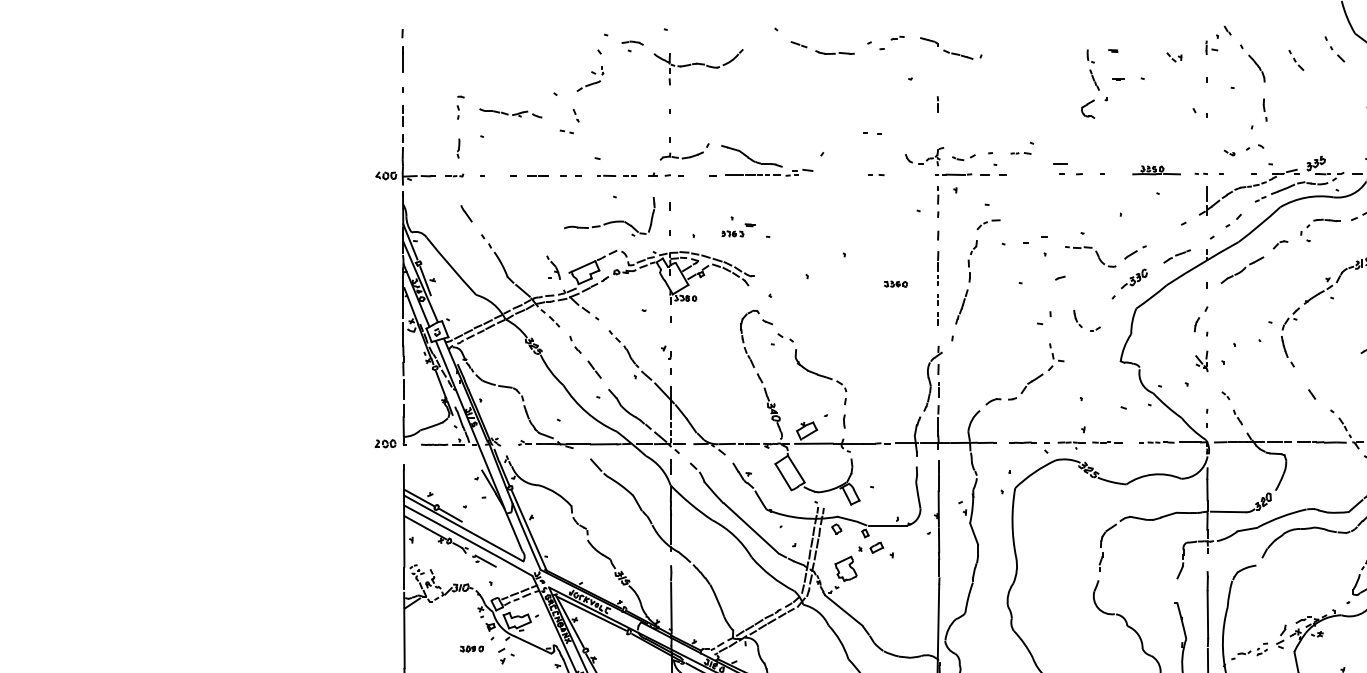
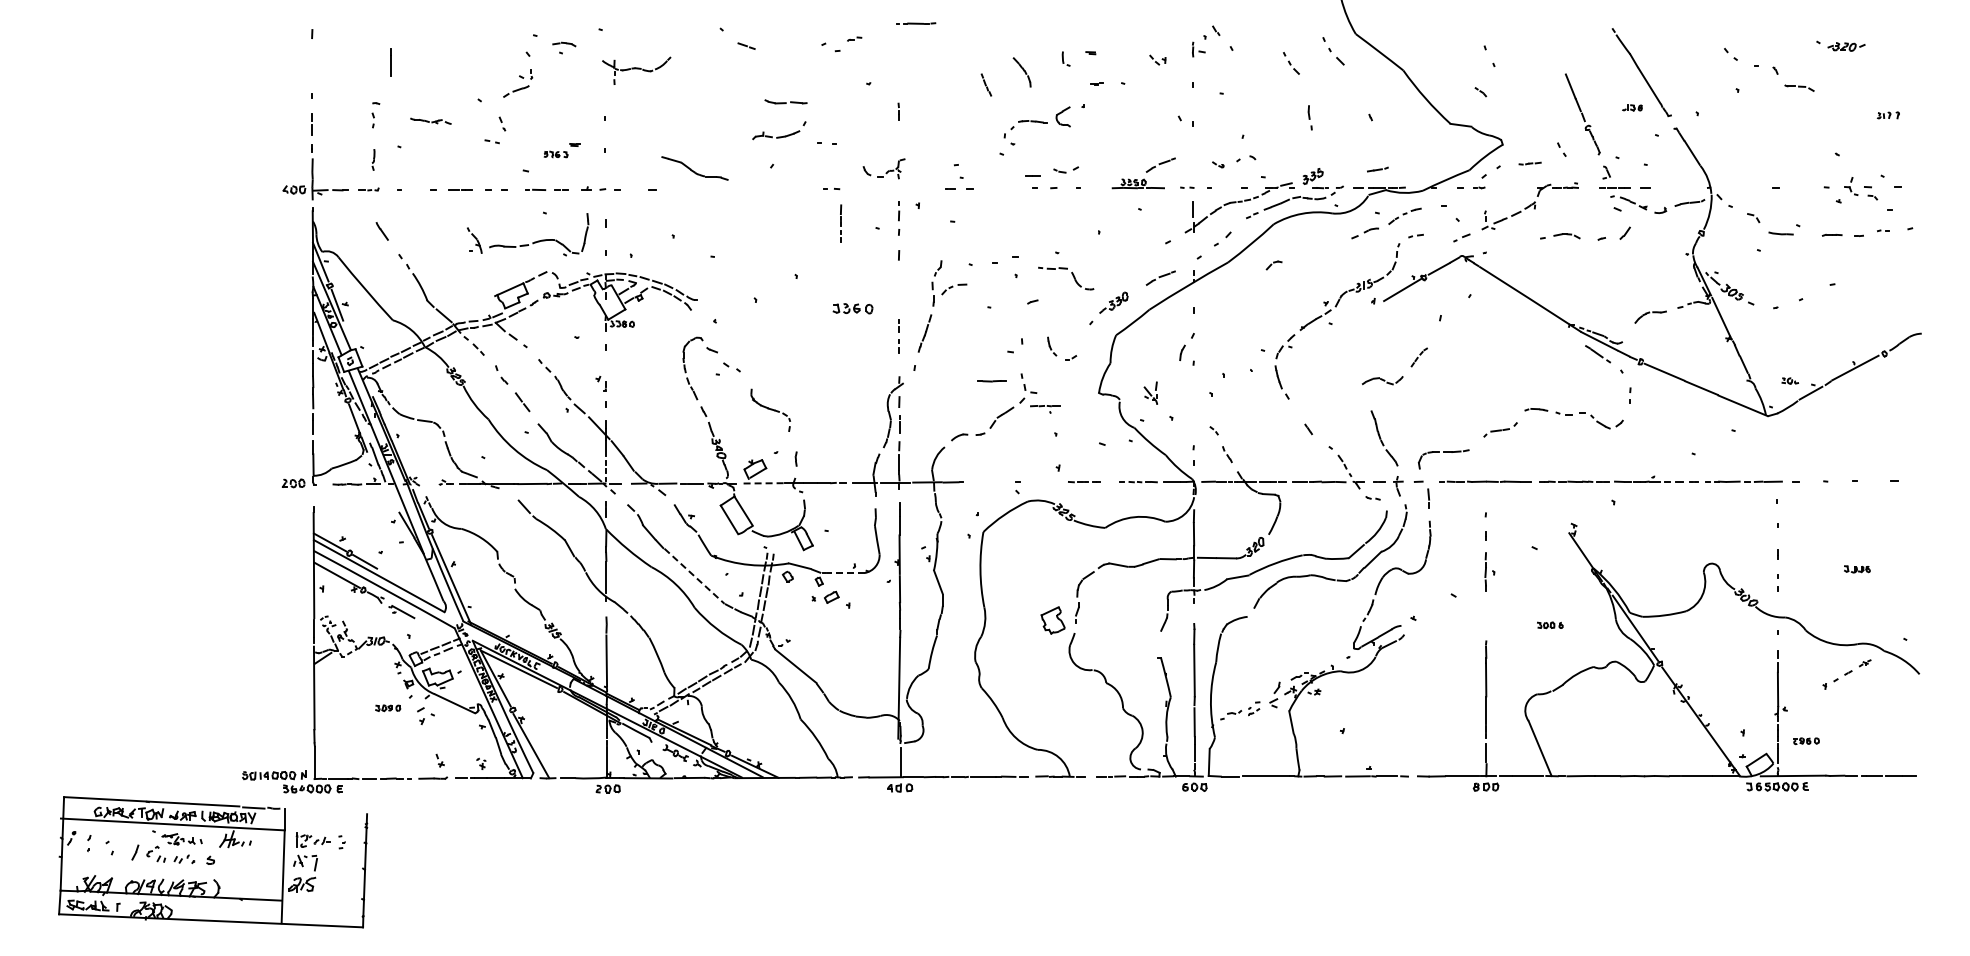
part: (951, 48) -> (913, 50), removed
part: (834, 52) -> (785, 101), moved
line: (401, 59) -> (390, 62), moved
part: (698, 66) -> (636, 70), size x0.7
part: (1256, 68) -> (1021, 72), moved
part: (1094, 79) -> (986, 84), moved
part: (1264, 109) -> (1309, 117), moved
part: (510, 112) -> (430, 120), size x0.6
part: (684, 151) -> (779, 130), moved
part: (1176, 152) -> (1160, 164), added
line: (1019, 153) -> (988, 165), removed
part: (963, 157) -> (1065, 169), moved
part: (768, 172) -> (713, 186), removed
line: (954, 174) -> (916, 23), moved
part: (1319, 221) -> (1024, 122), moved
part: (988, 224) -> (954, 289), moved
part: (737, 230) -> (561, 150), moved
part: (1135, 252) -> (1115, 273), removed
part: (553, 267) -> (474, 240), moved
part: (938, 268) -> (841, 223), moved
part: (1242, 270) -> (1232, 293), removed
part: (895, 284) -> (852, 308), size x1.6
part: (1201, 360) -> (1150, 392), moved
part: (820, 376) -> (770, 409), size x0.7
line: (1022, 442) -> (991, 381), moved
line: (813, 443) -> (762, 483), solid -> dashed
part: (1071, 445) -> (1045, 409), moved
line: (889, 526) -> (845, 573), solid -> dashed
line: (751, 528) -> (694, 576), solid -> dashed
part: (845, 568) -> (1052, 620), moved

